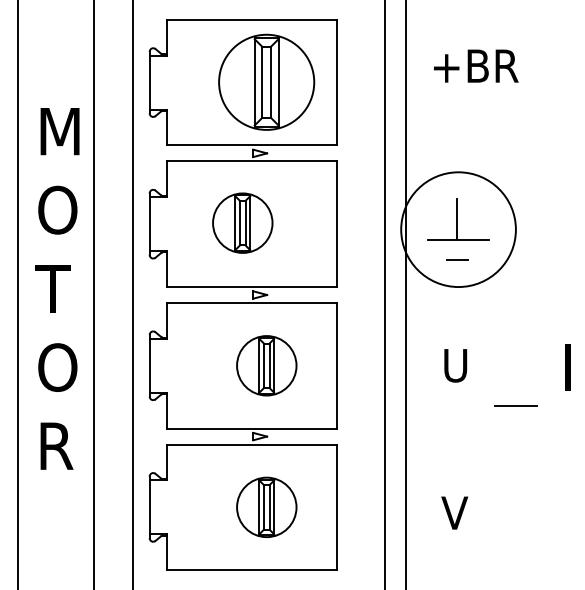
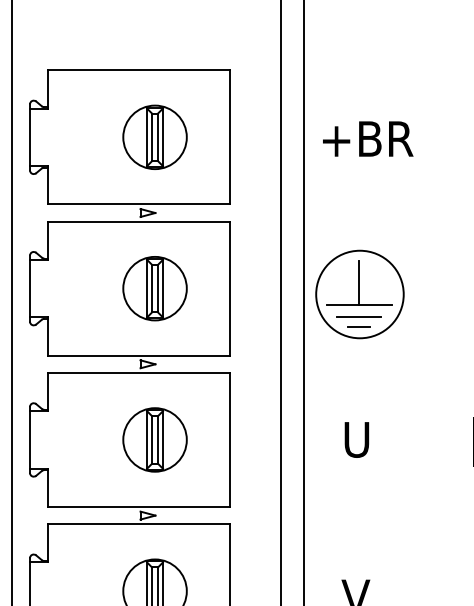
text: (476, 65) -> (368, 138), moved
part: (266, 82) -> (154, 137), size x0.62
part: (242, 222) -> (154, 287), moved
circle: (458, 229) -> (359, 294), size x0.71
line: (515, 405) -> (358, 315), moved

